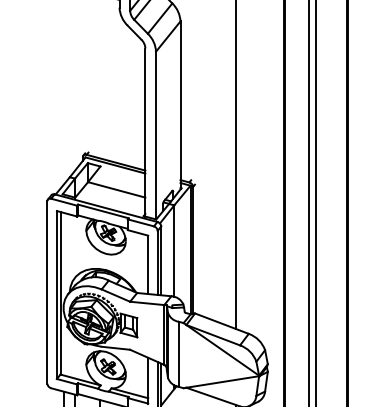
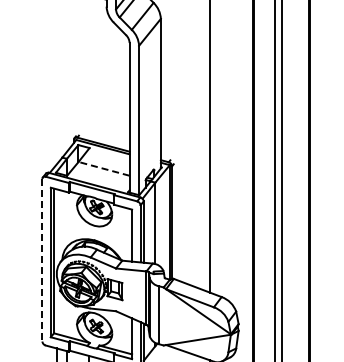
line: (116, 189) -> (103, 168), solid -> dashed
line: (47, 292) -> (42, 260), solid -> dashed

